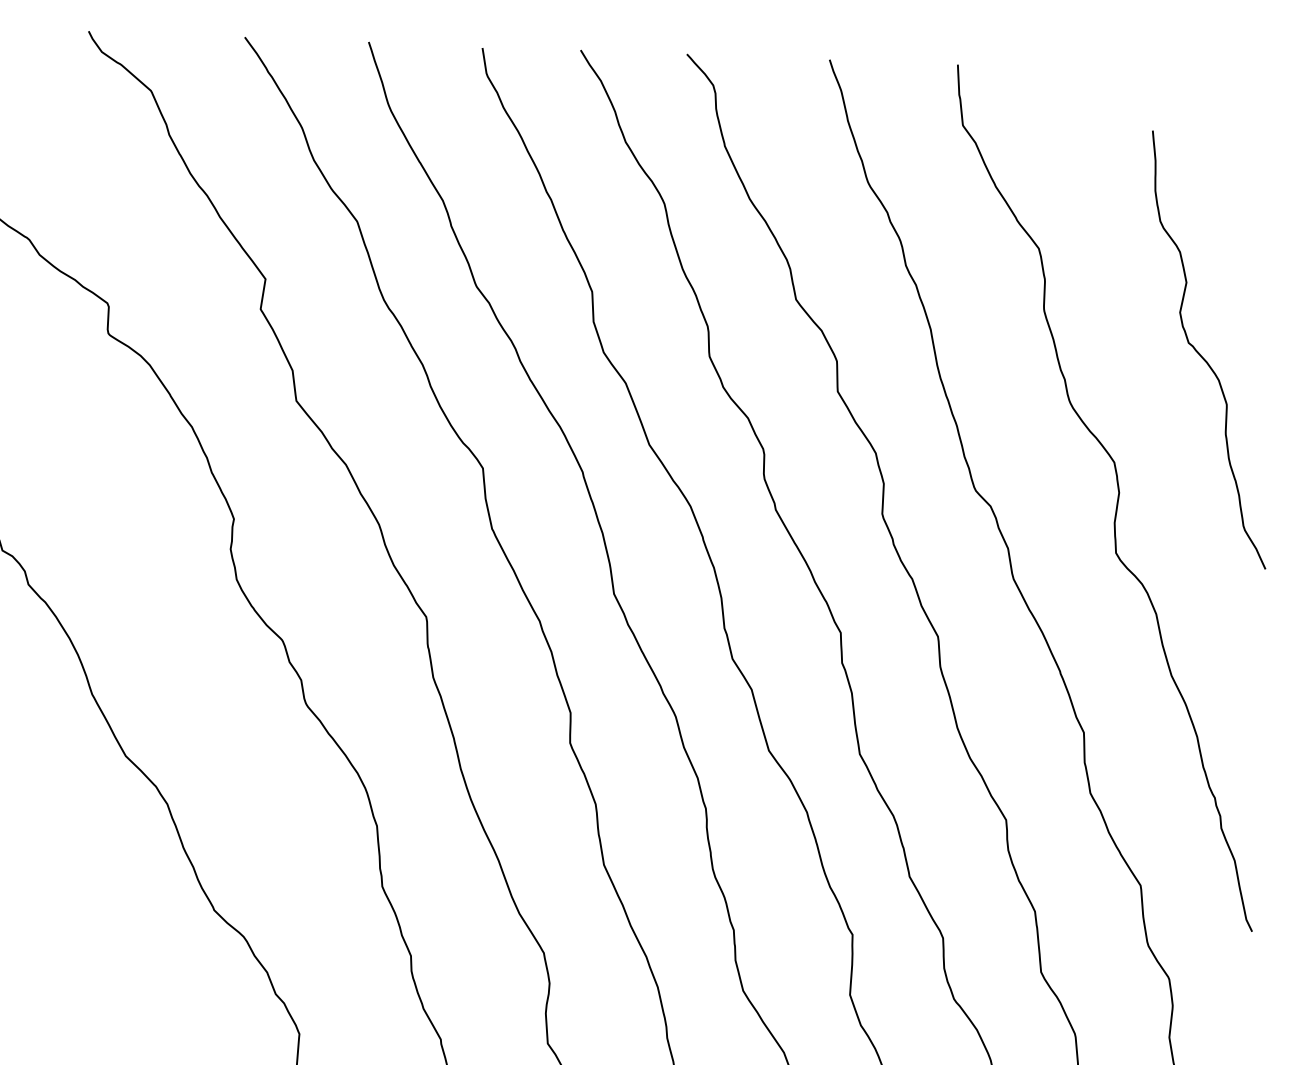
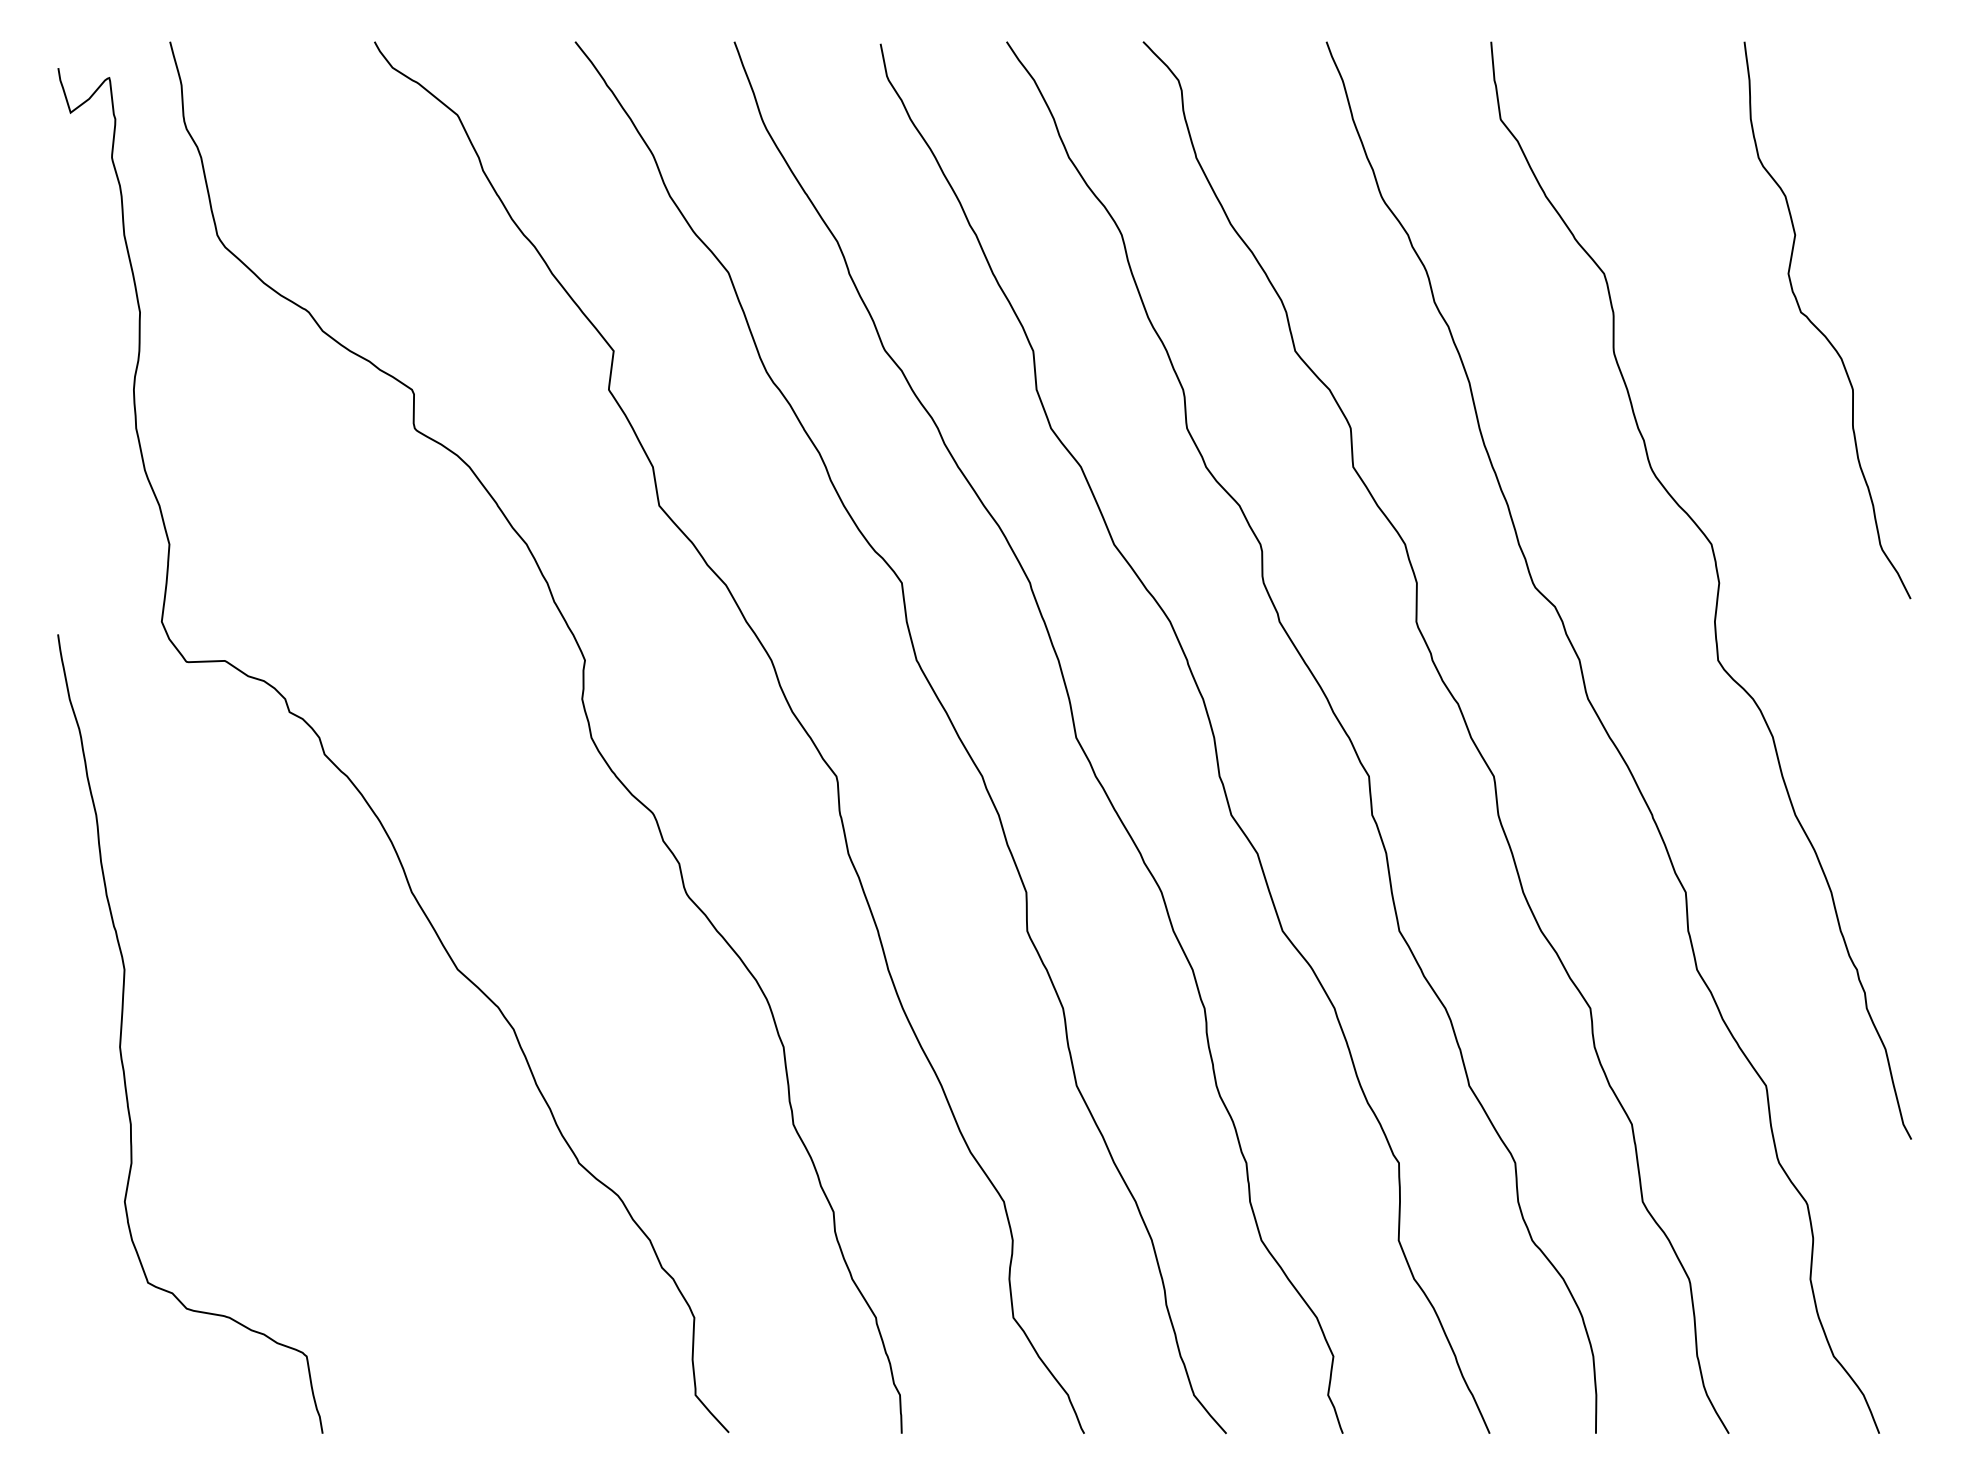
curve: (1201, 356) -> (1818, 328), moved

